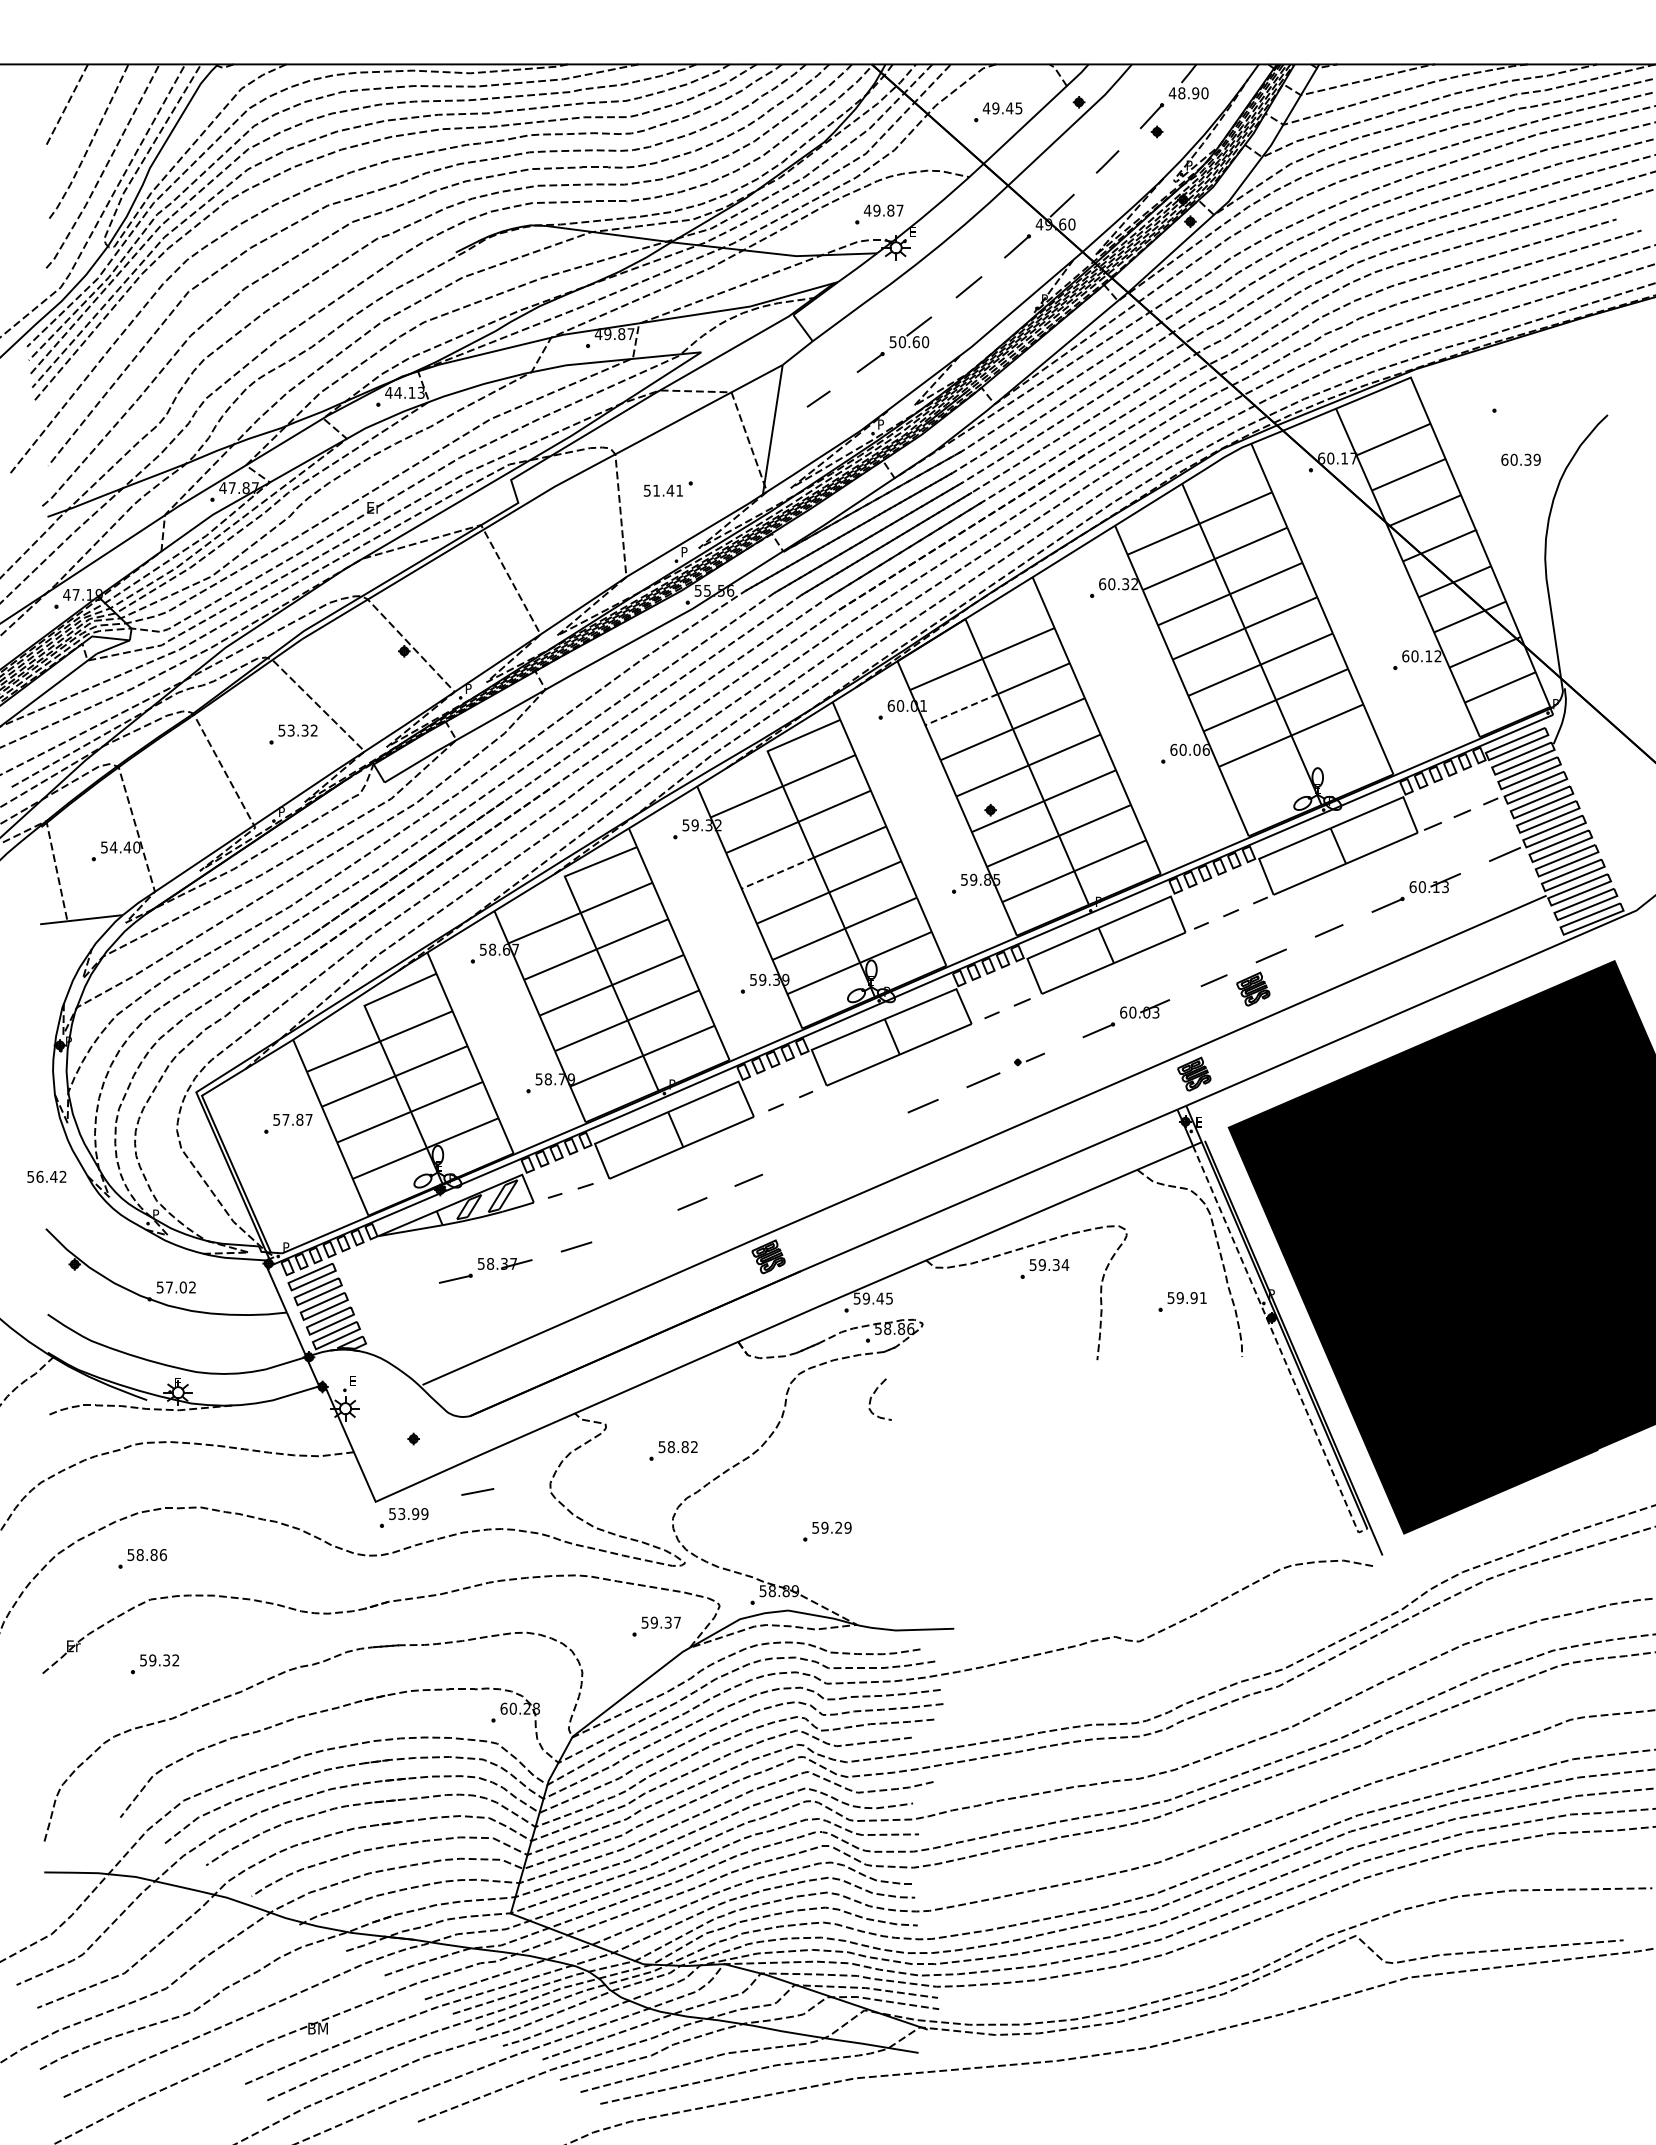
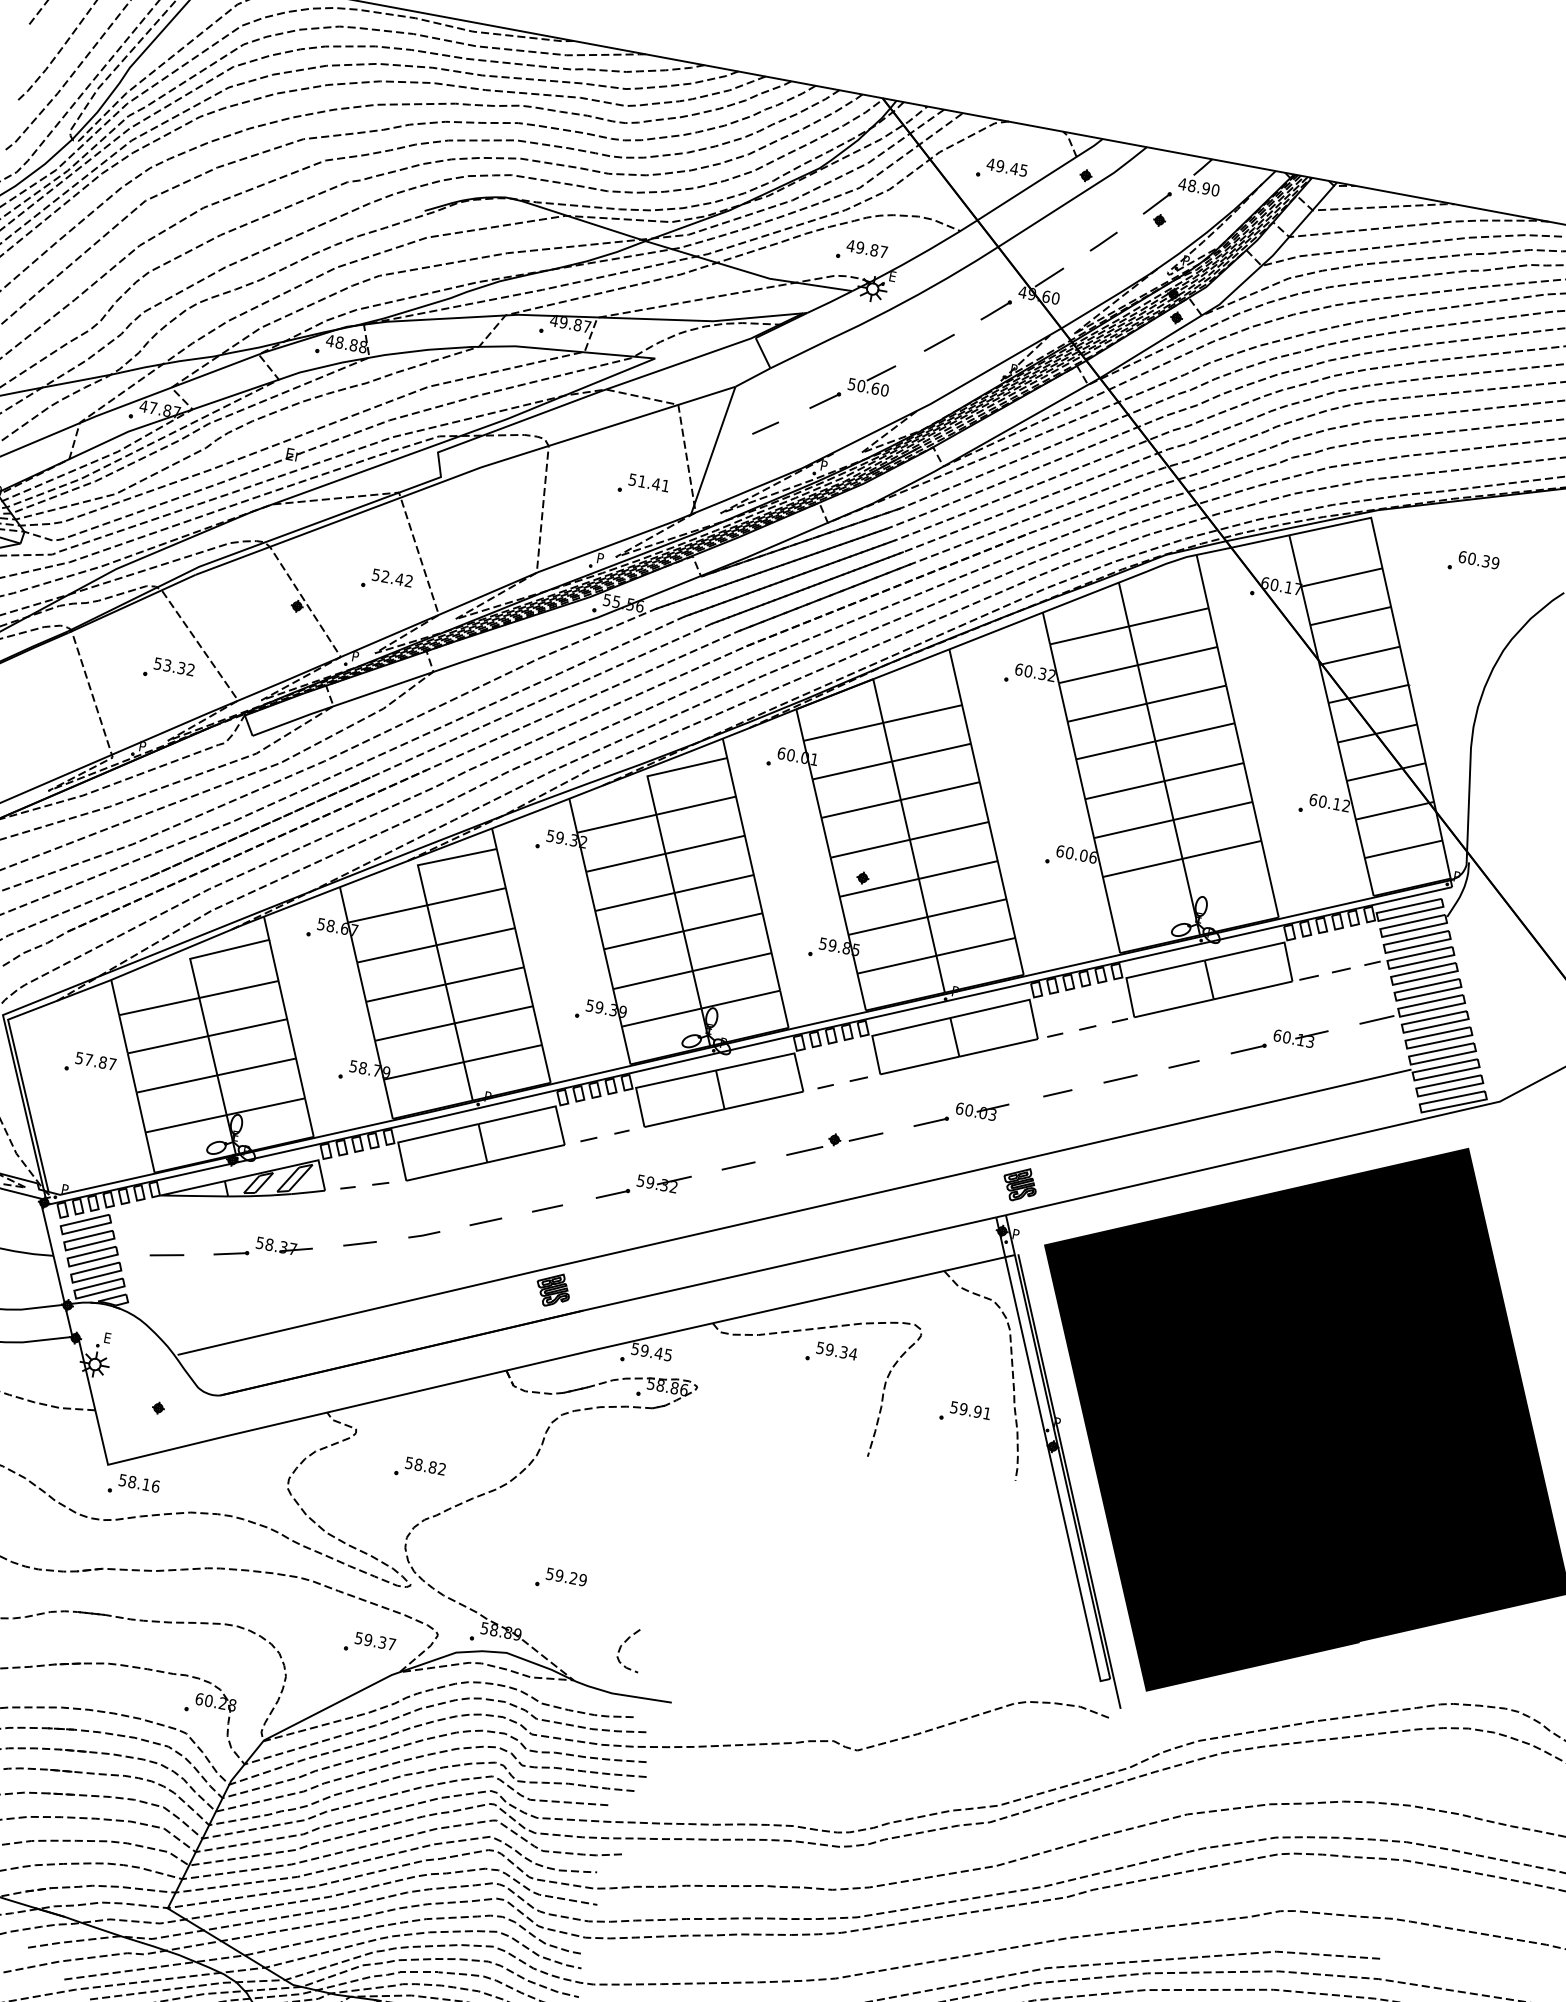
text: (409, 392) -> (351, 344), 44.13 -> 48.88
text: (1520, 459) -> (1478, 559), moved
text: (663, 490) -> (649, 482), moved
part: (485, 611) -> (387, 581), added
line: (961, 709) -> (852, 770), dashed -> solid
line: (777, 873) -> (634, 902), dashed -> solid
part: (1253, 988) -> (1096, 1108), removed
part: (1029, 1059) -> (855, 1138), size x1.67
text: (1199, 1122) -> (1016, 1234), E -> P
part: (836, 1142) -> (643, 1186), added
line: (635, 1226) -> (423, 1234), added
line: (1277, 1344) -> (1053, 1474), dashed -> solid
curve: (874, 1393) -> (625, 1642), moved
line: (477, 1491) -> (166, 1254), moved
text: (413, 1514) -> (144, 1484), 53.99 -> 58.16

